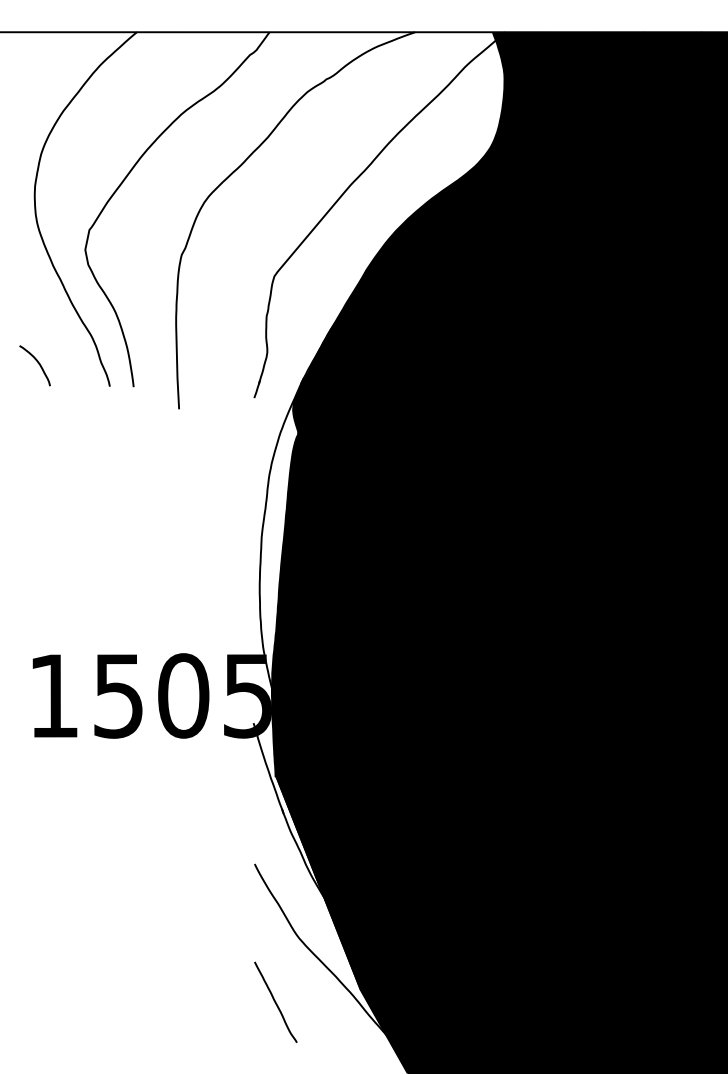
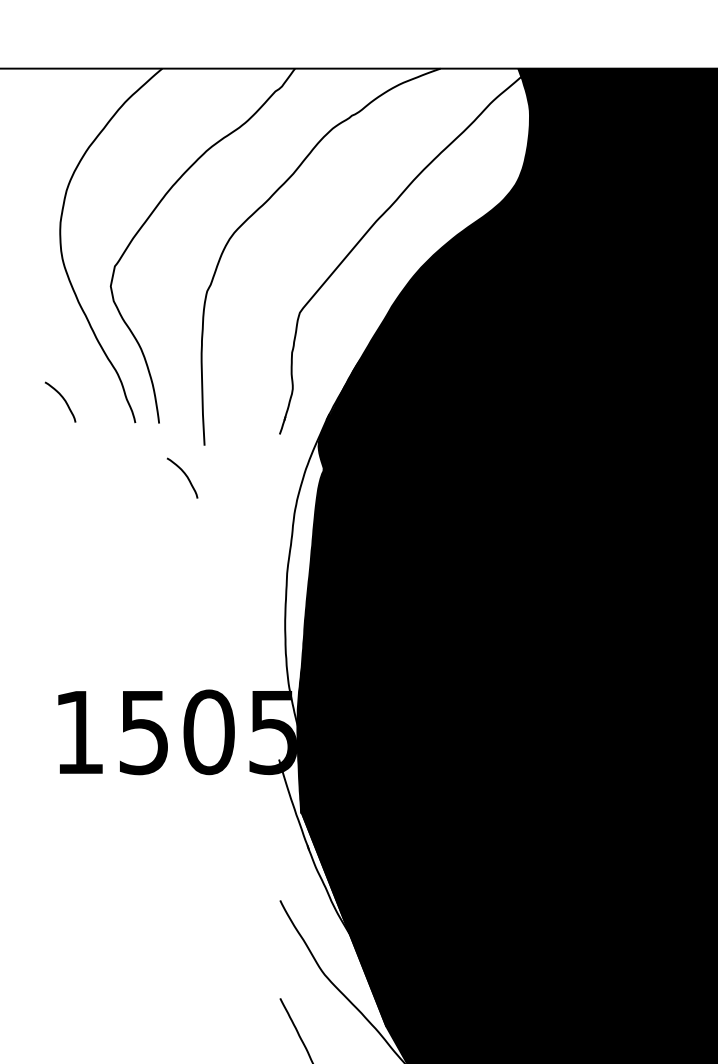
curve: (160, 440) -> (185, 476), added

